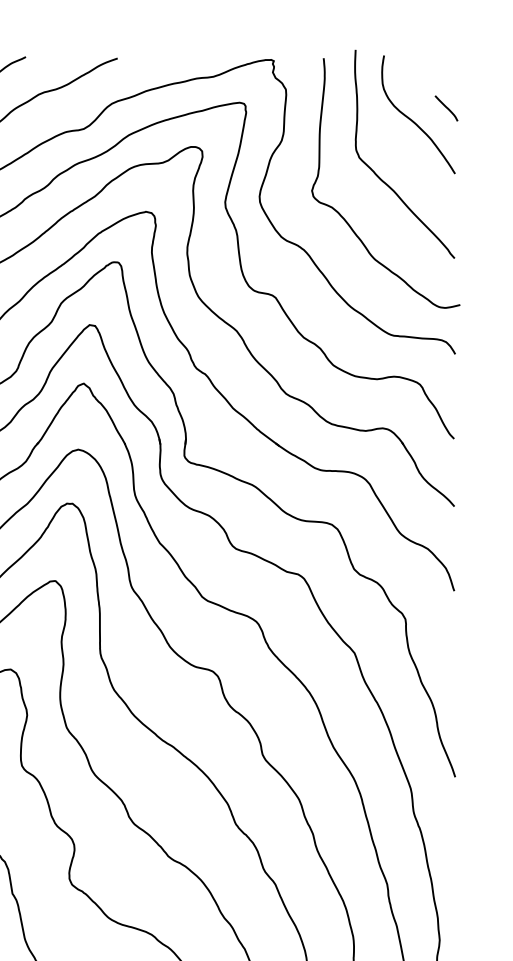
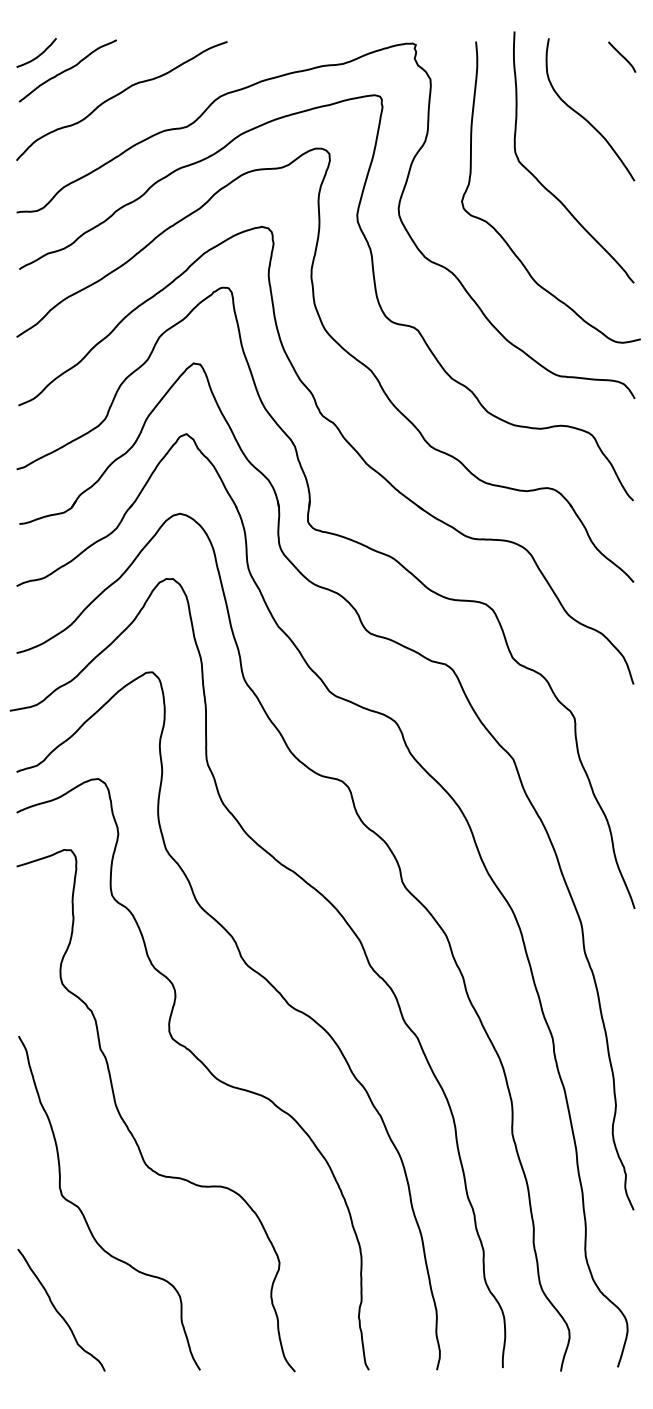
curve: (446, 107) -> (622, 56), moved

